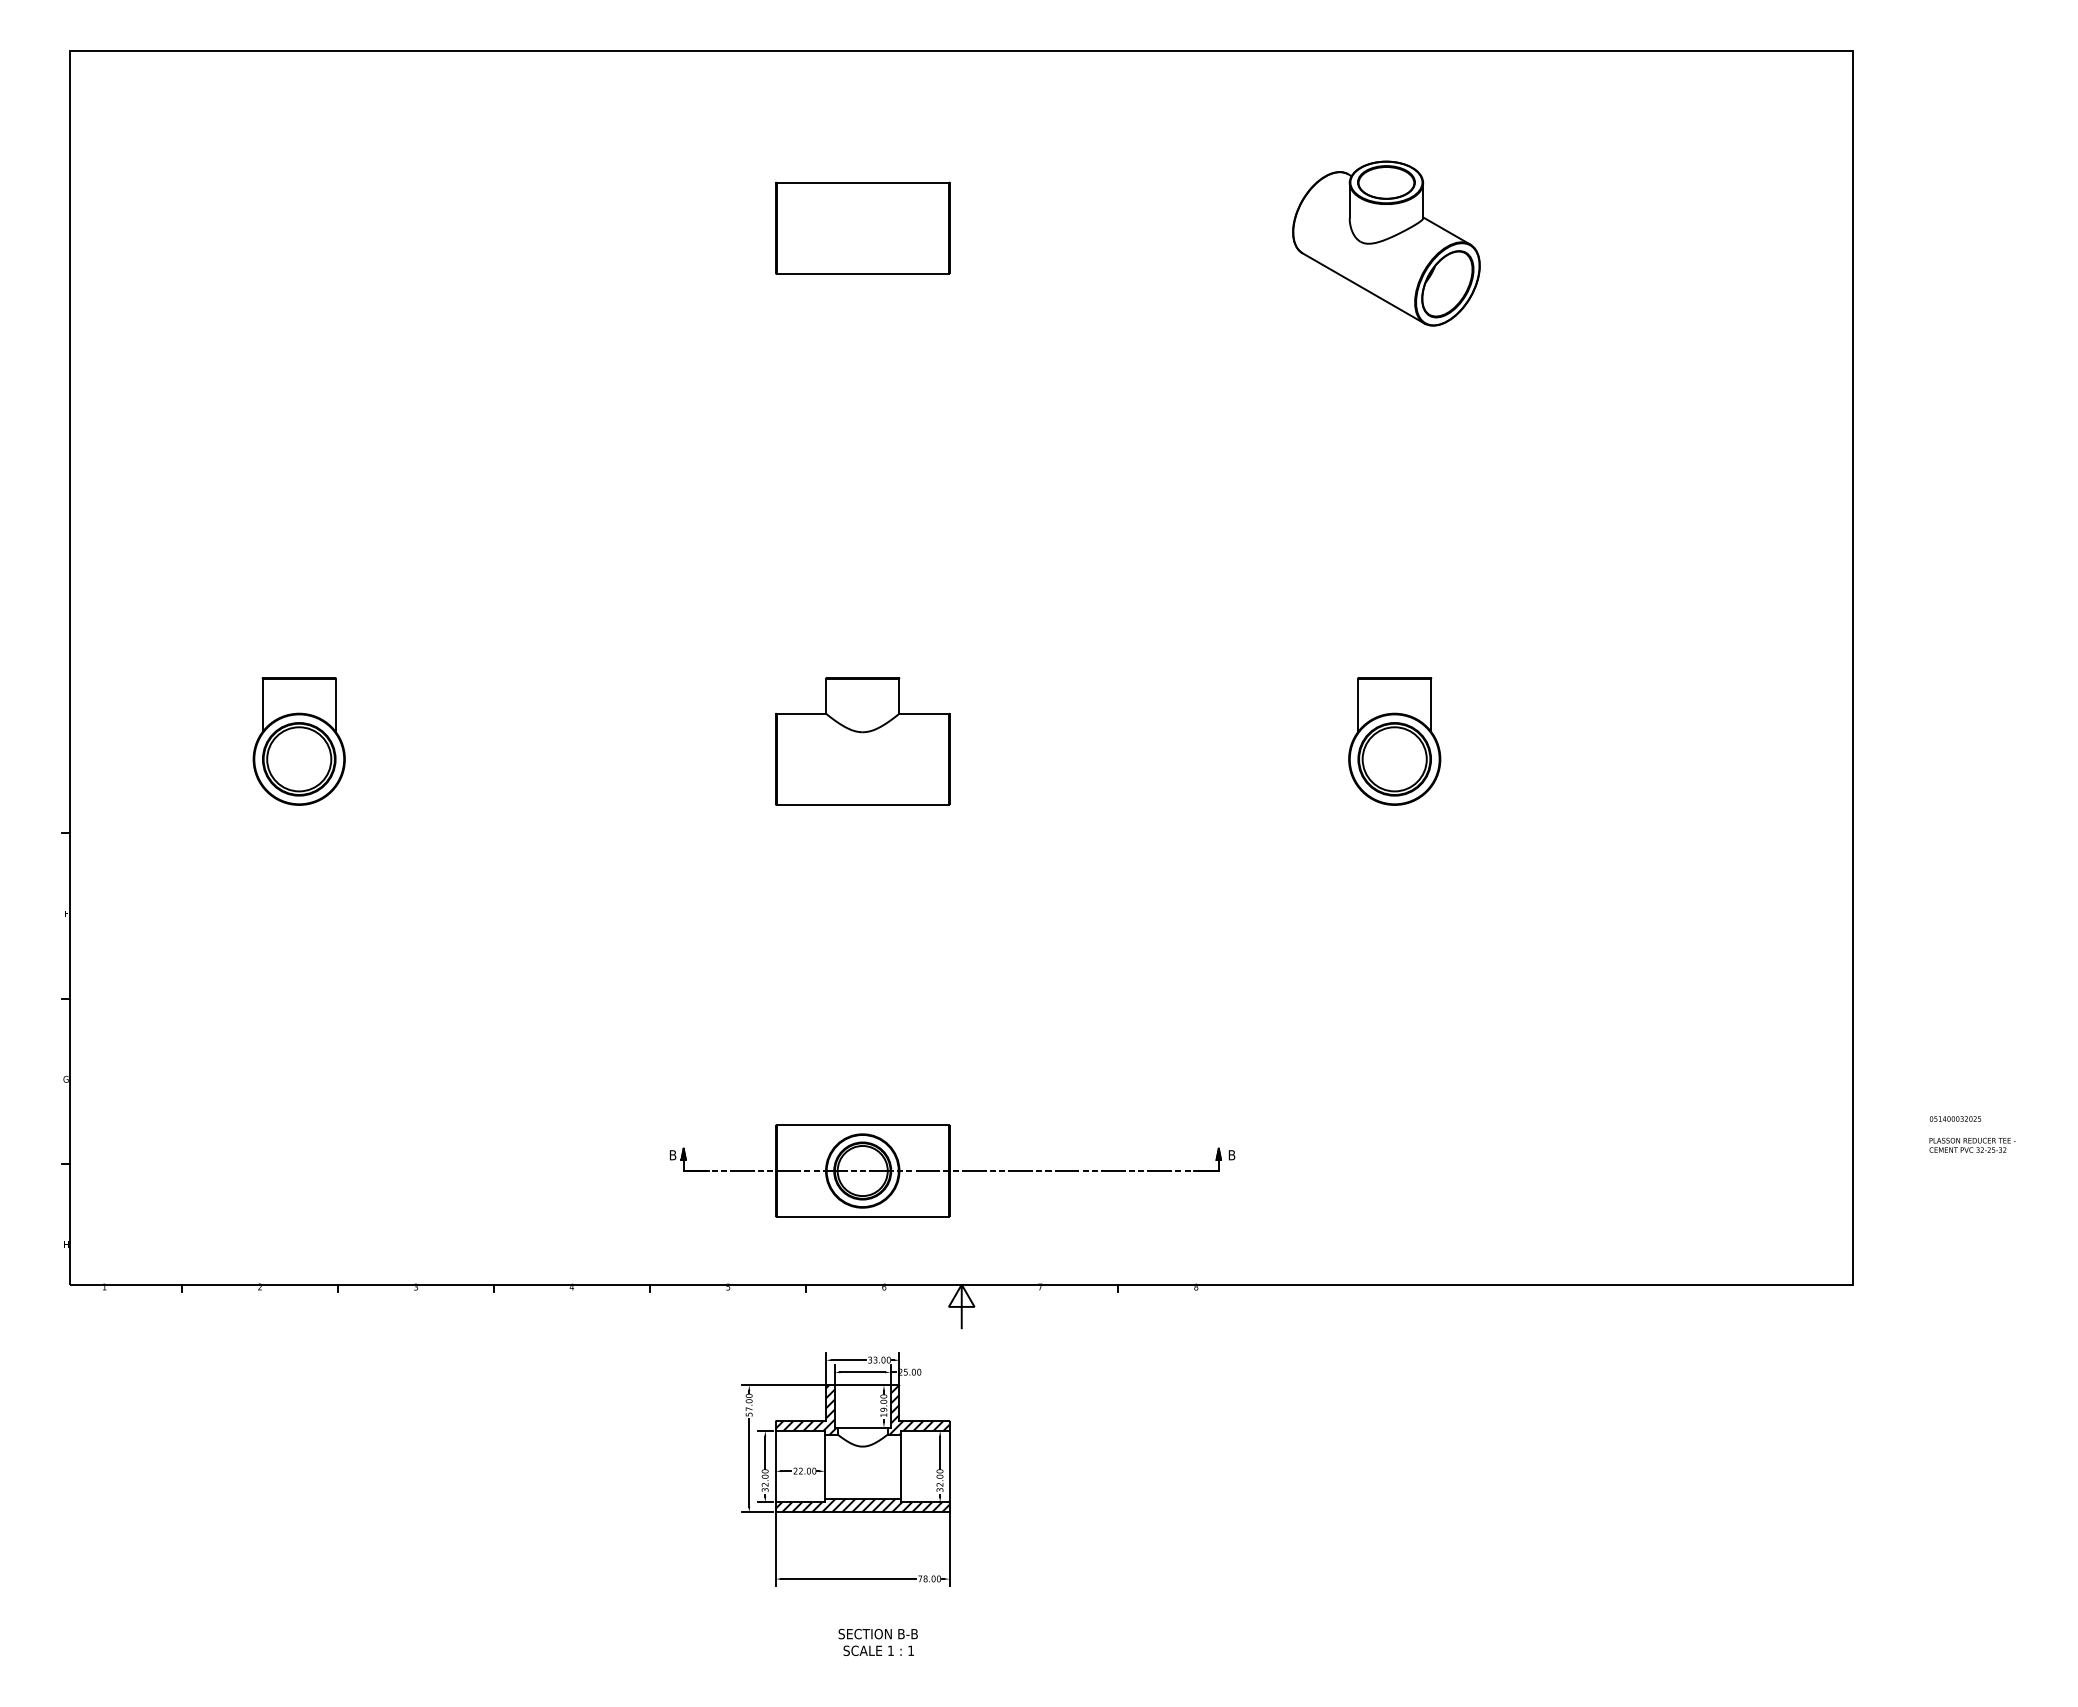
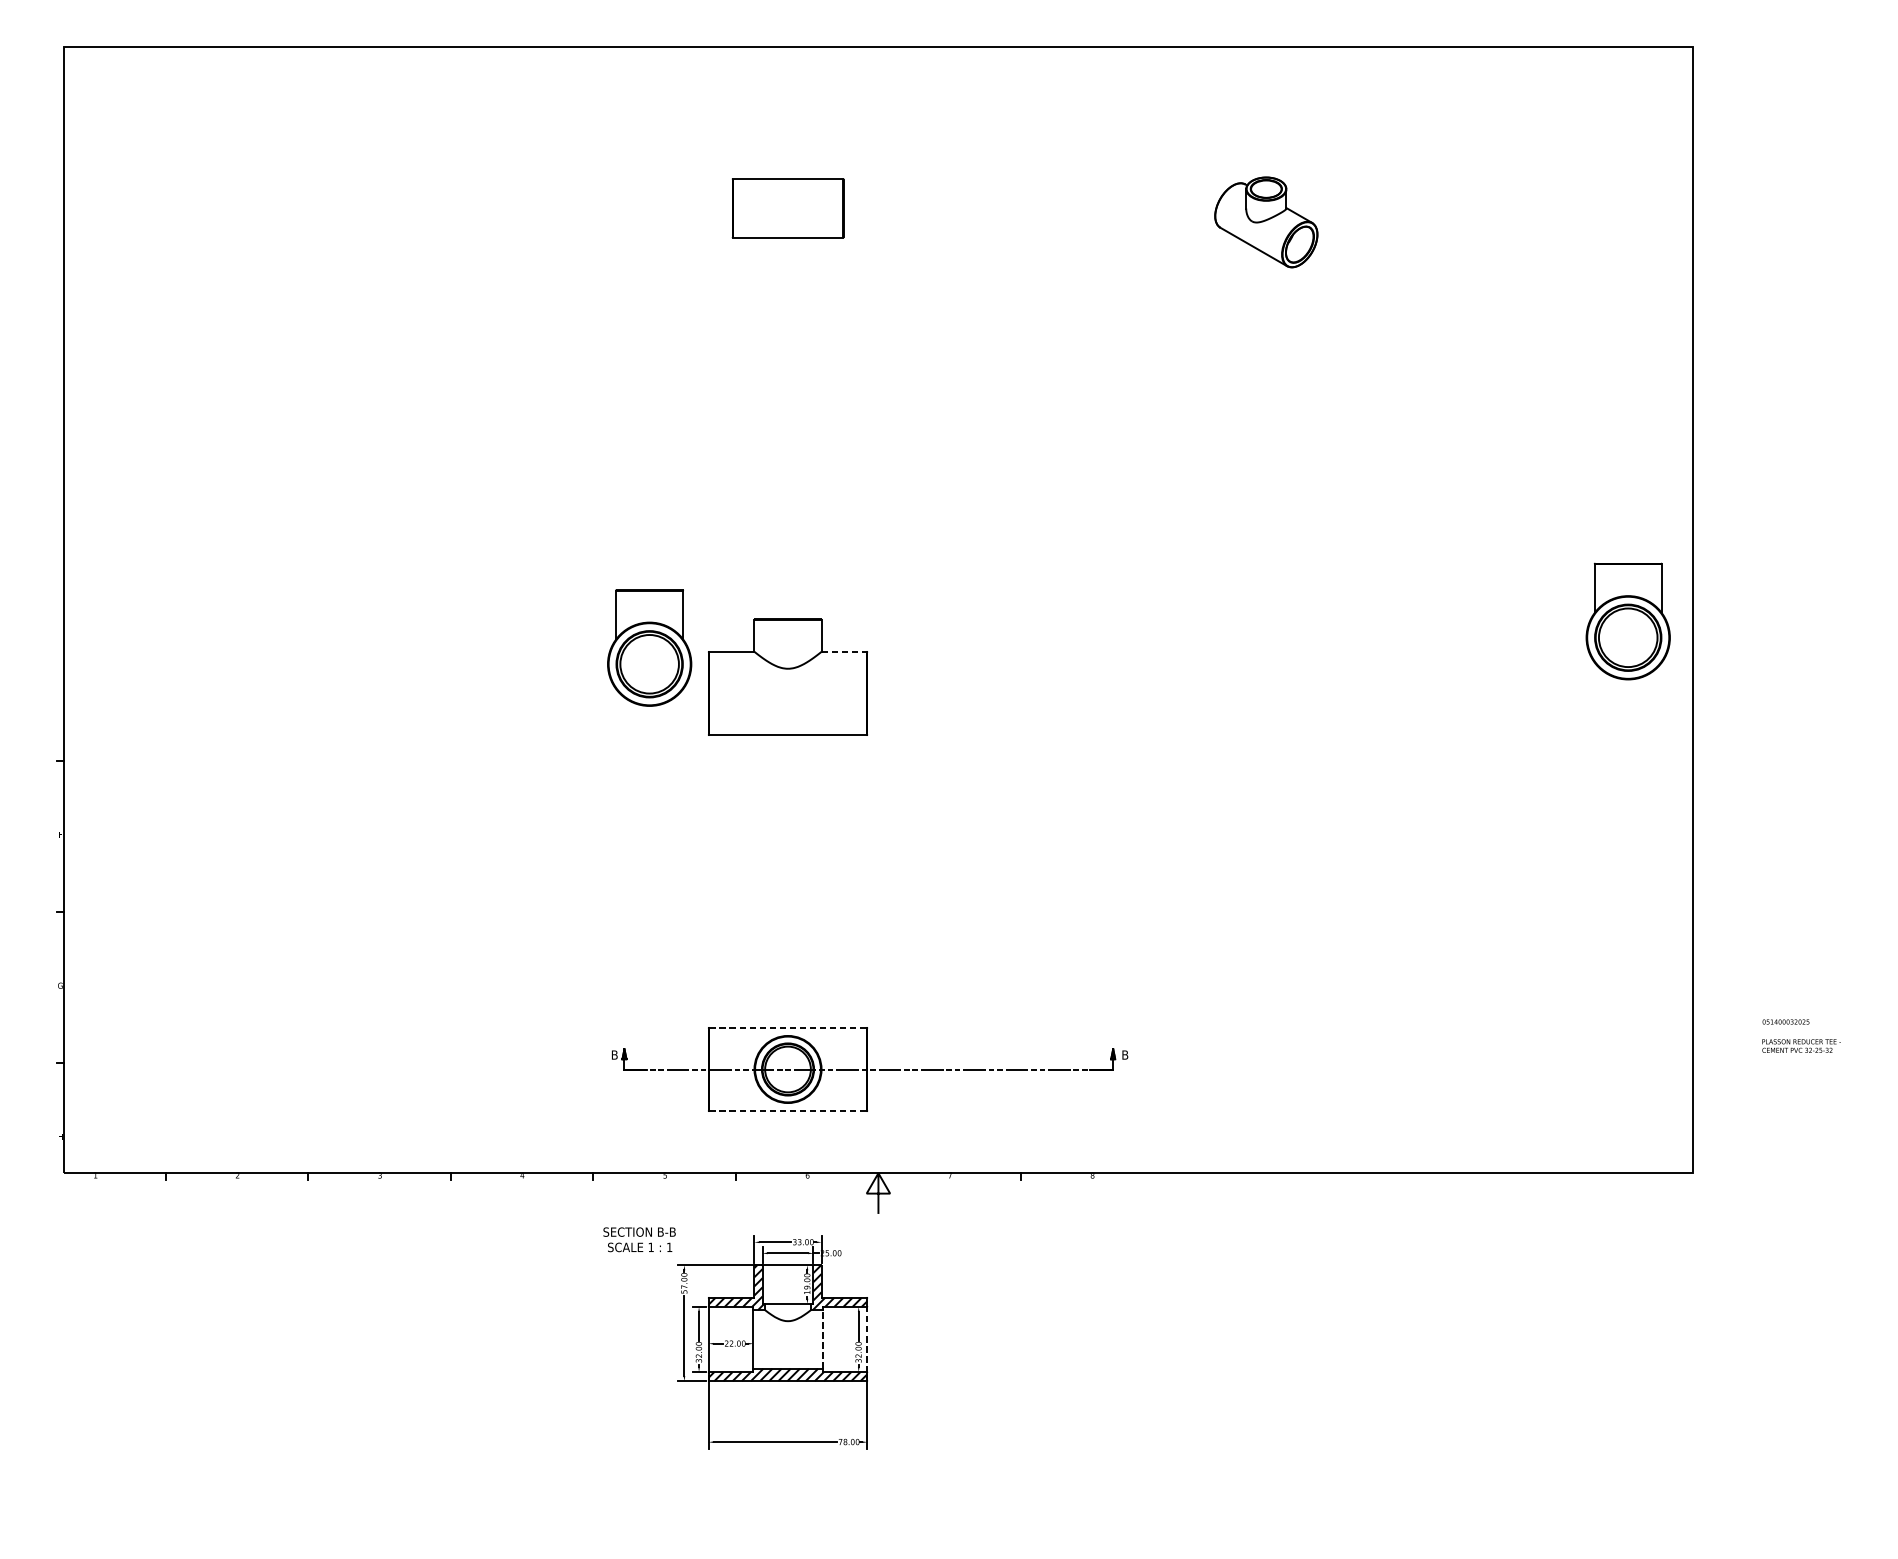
part: (862, 227) -> (787, 207), size x0.7
part: (1386, 243) -> (1266, 222), size x0.6
line: (924, 713) -> (844, 651), solid -> dashed
part: (298, 741) -> (648, 647), moved
part: (1394, 741) -> (1628, 621), moved
line: (863, 1125) -> (788, 1027), solid -> dashed
line: (863, 1216) -> (788, 1111), solid -> dashed
line: (900, 1466) -> (822, 1339), solid -> dashed
line: (949, 1466) -> (867, 1339), solid -> dashed
text: (877, 1642) -> (638, 1239), moved

